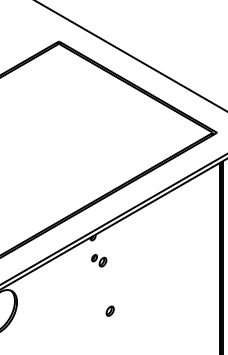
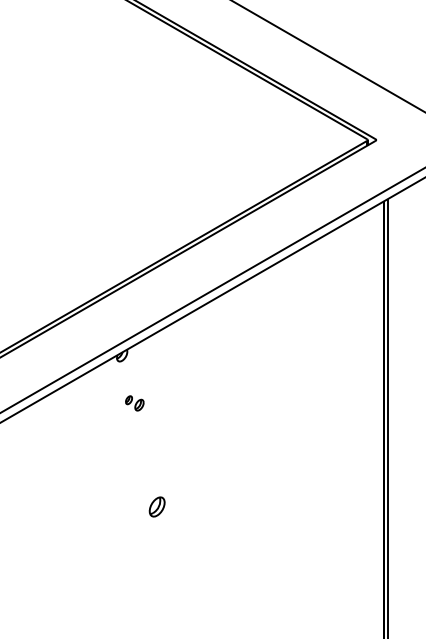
part: (99, 260) -> (135, 402), size x0.6

